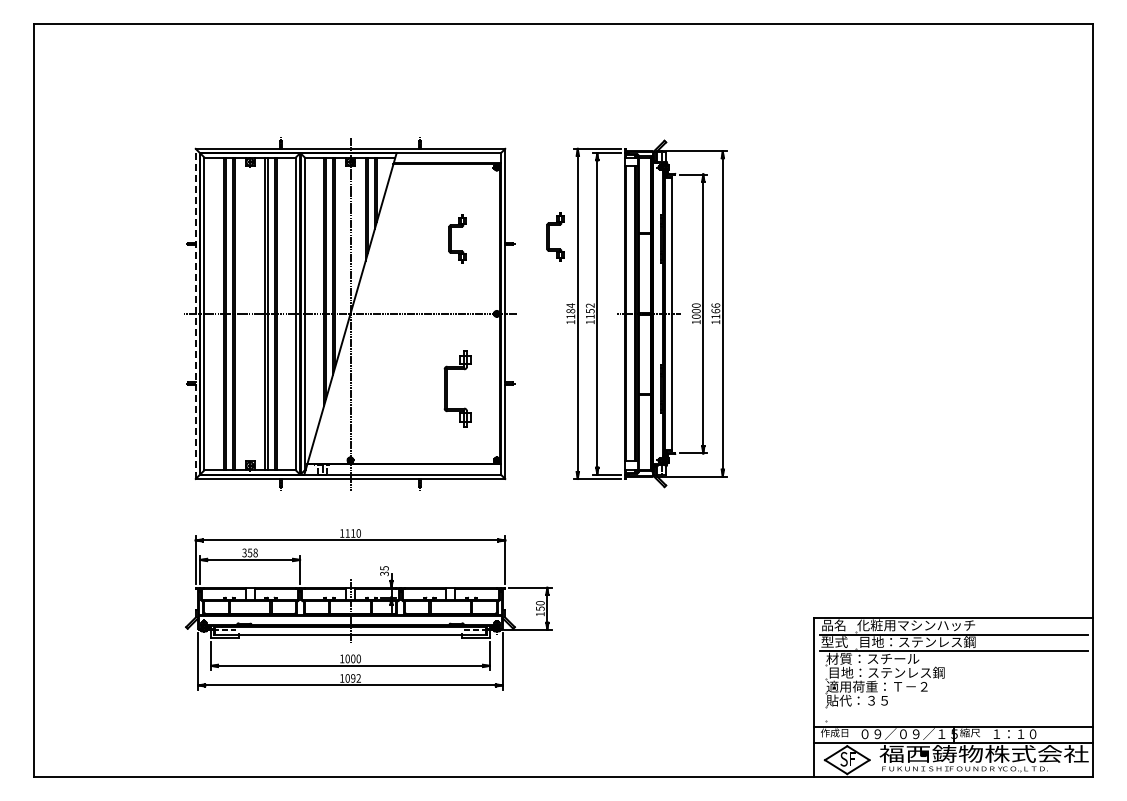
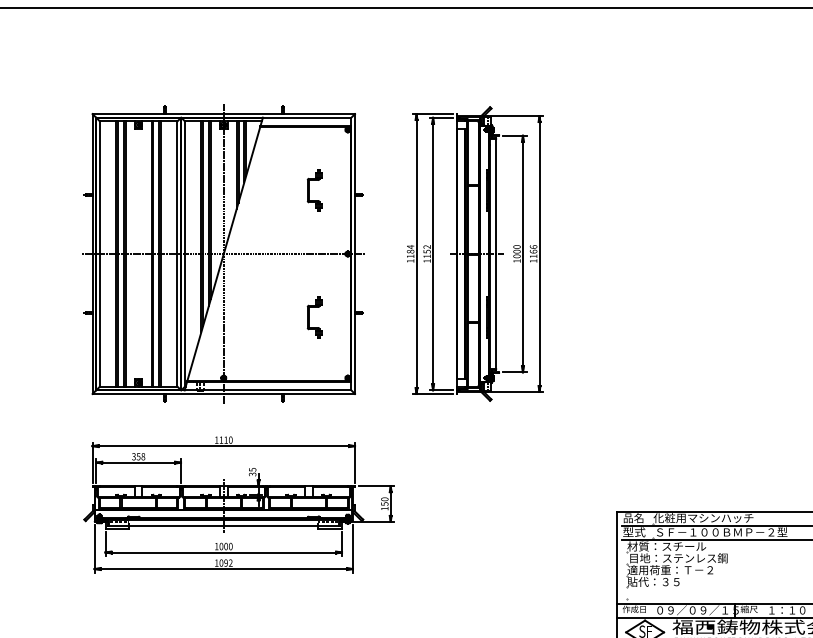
part: (555, 236) -> (397, 188), removed
line: (195, 313) -> (92, 253), dashed -> solid
part: (457, 388) -> (314, 317), size x0.62
text: (937, 641) -> (721, 531), 目地：ステンレス鋼 -> ＳＦ－１００ＢＭＰ－２型

